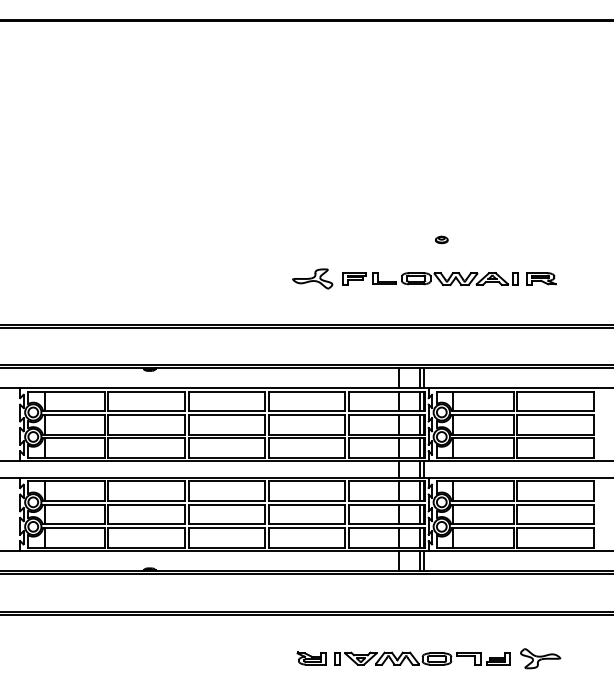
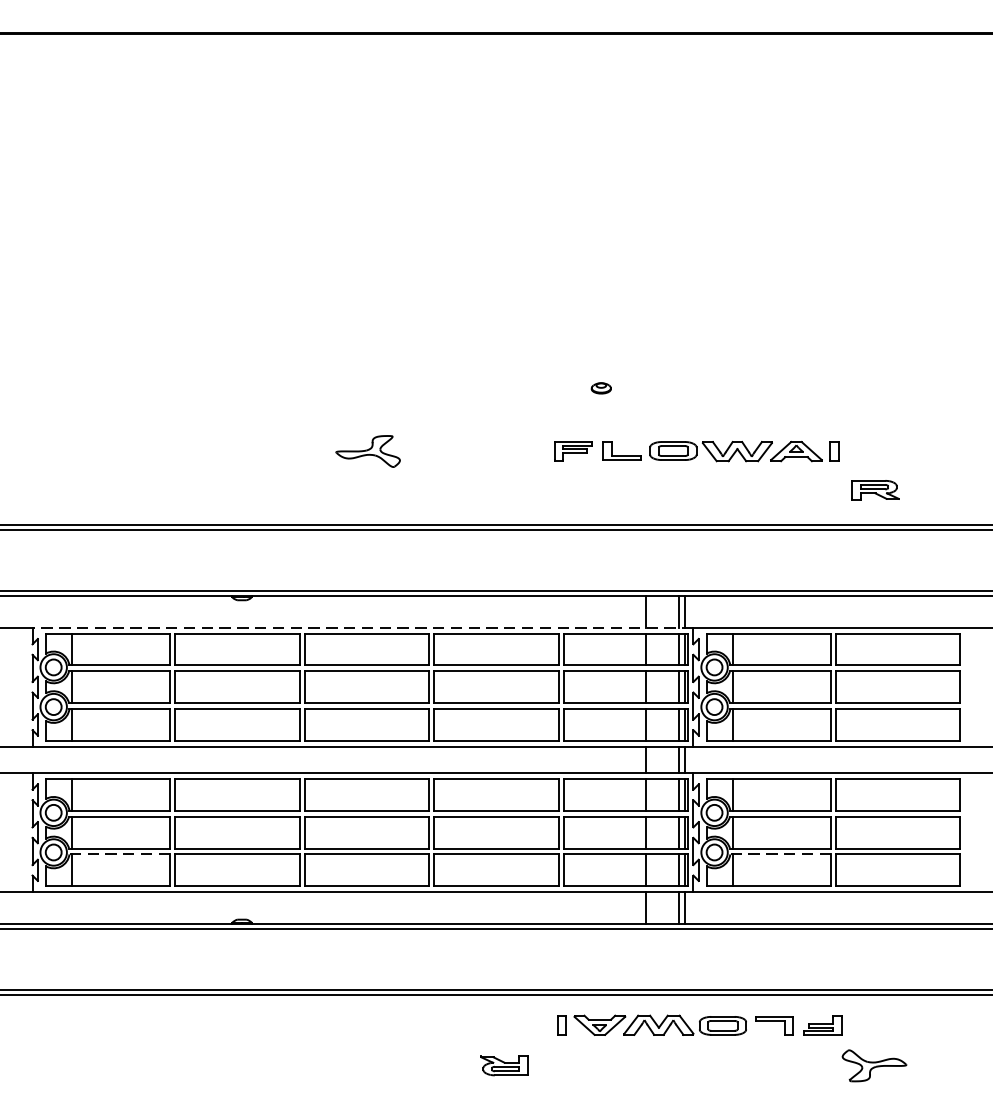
part: (441, 239) -> (600, 387), moved
part: (312, 278) -> (367, 450), moved
part: (541, 278) -> (875, 489), moved
line: (223, 387) -> (361, 627), solid -> dashed
line: (73, 528) -> (118, 855), solid -> dashed
line: (482, 528) -> (780, 855), solid -> dashed
part: (422, 658) -> (699, 1025), moved

